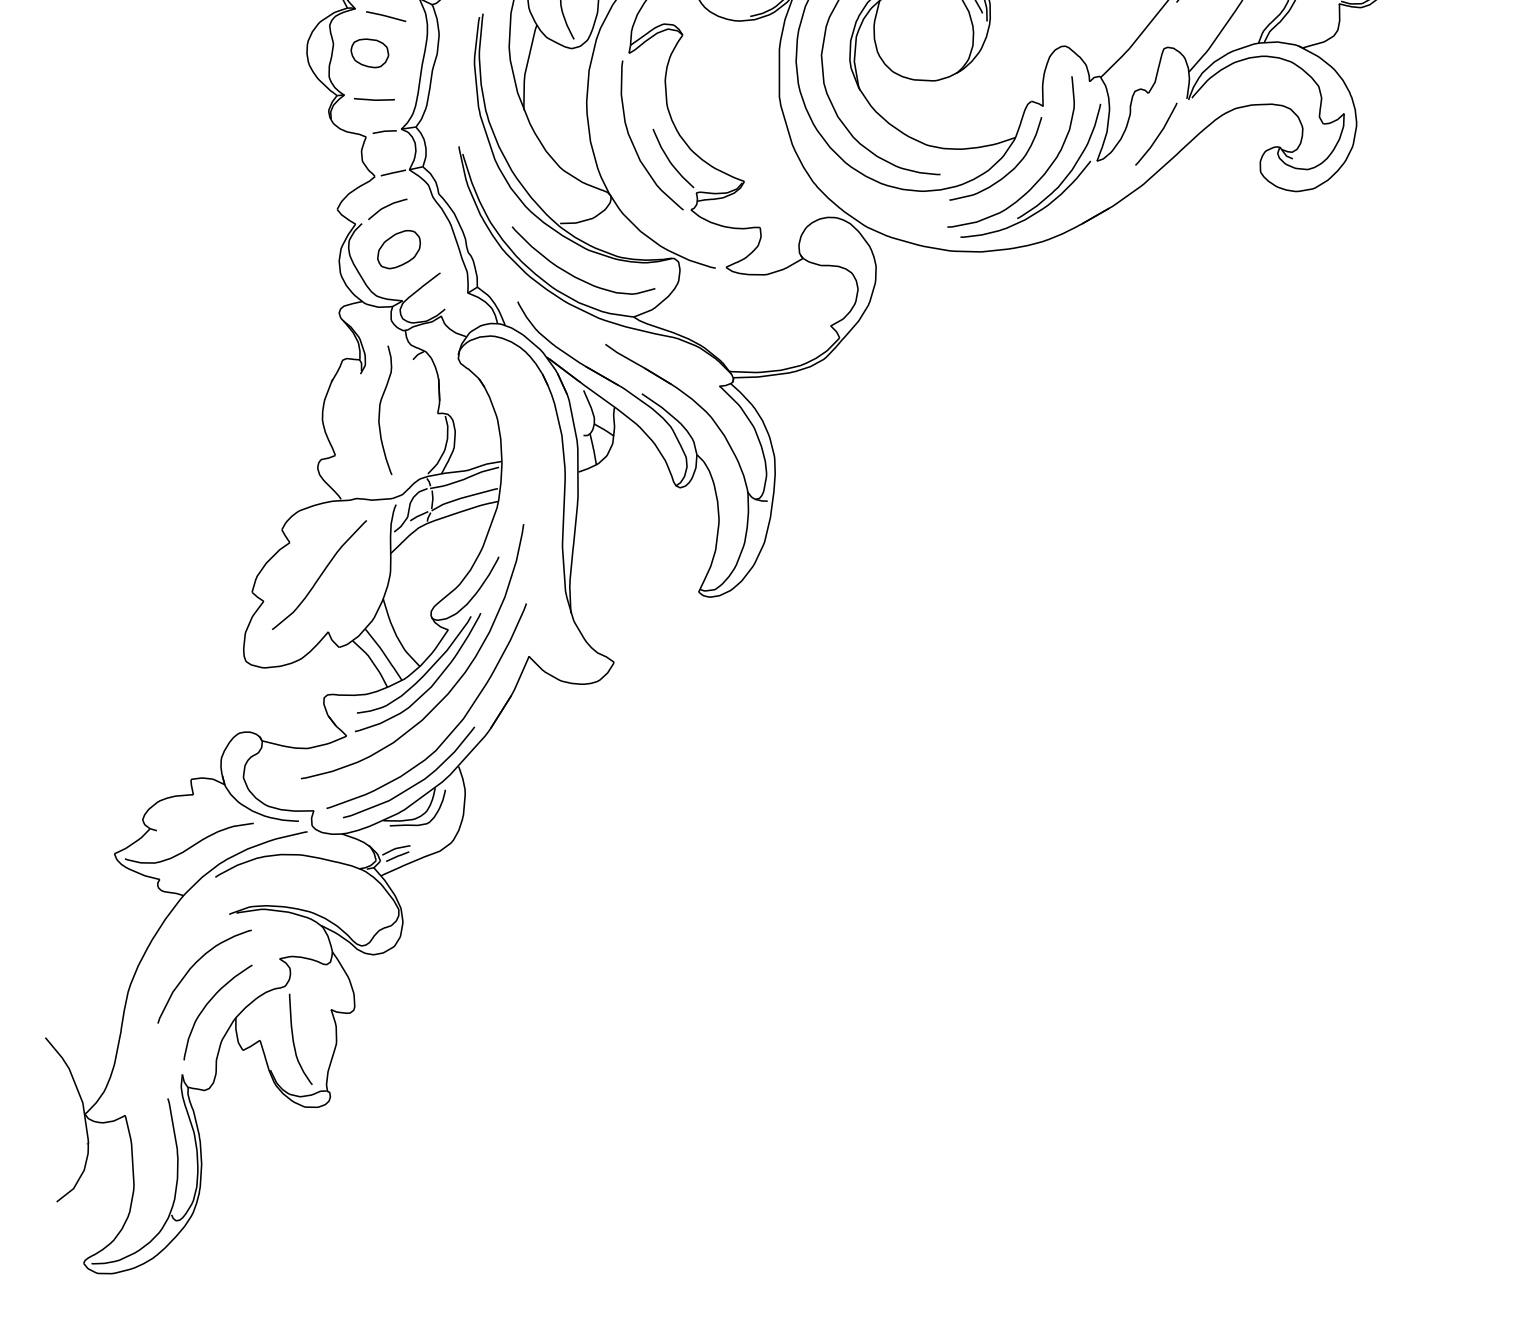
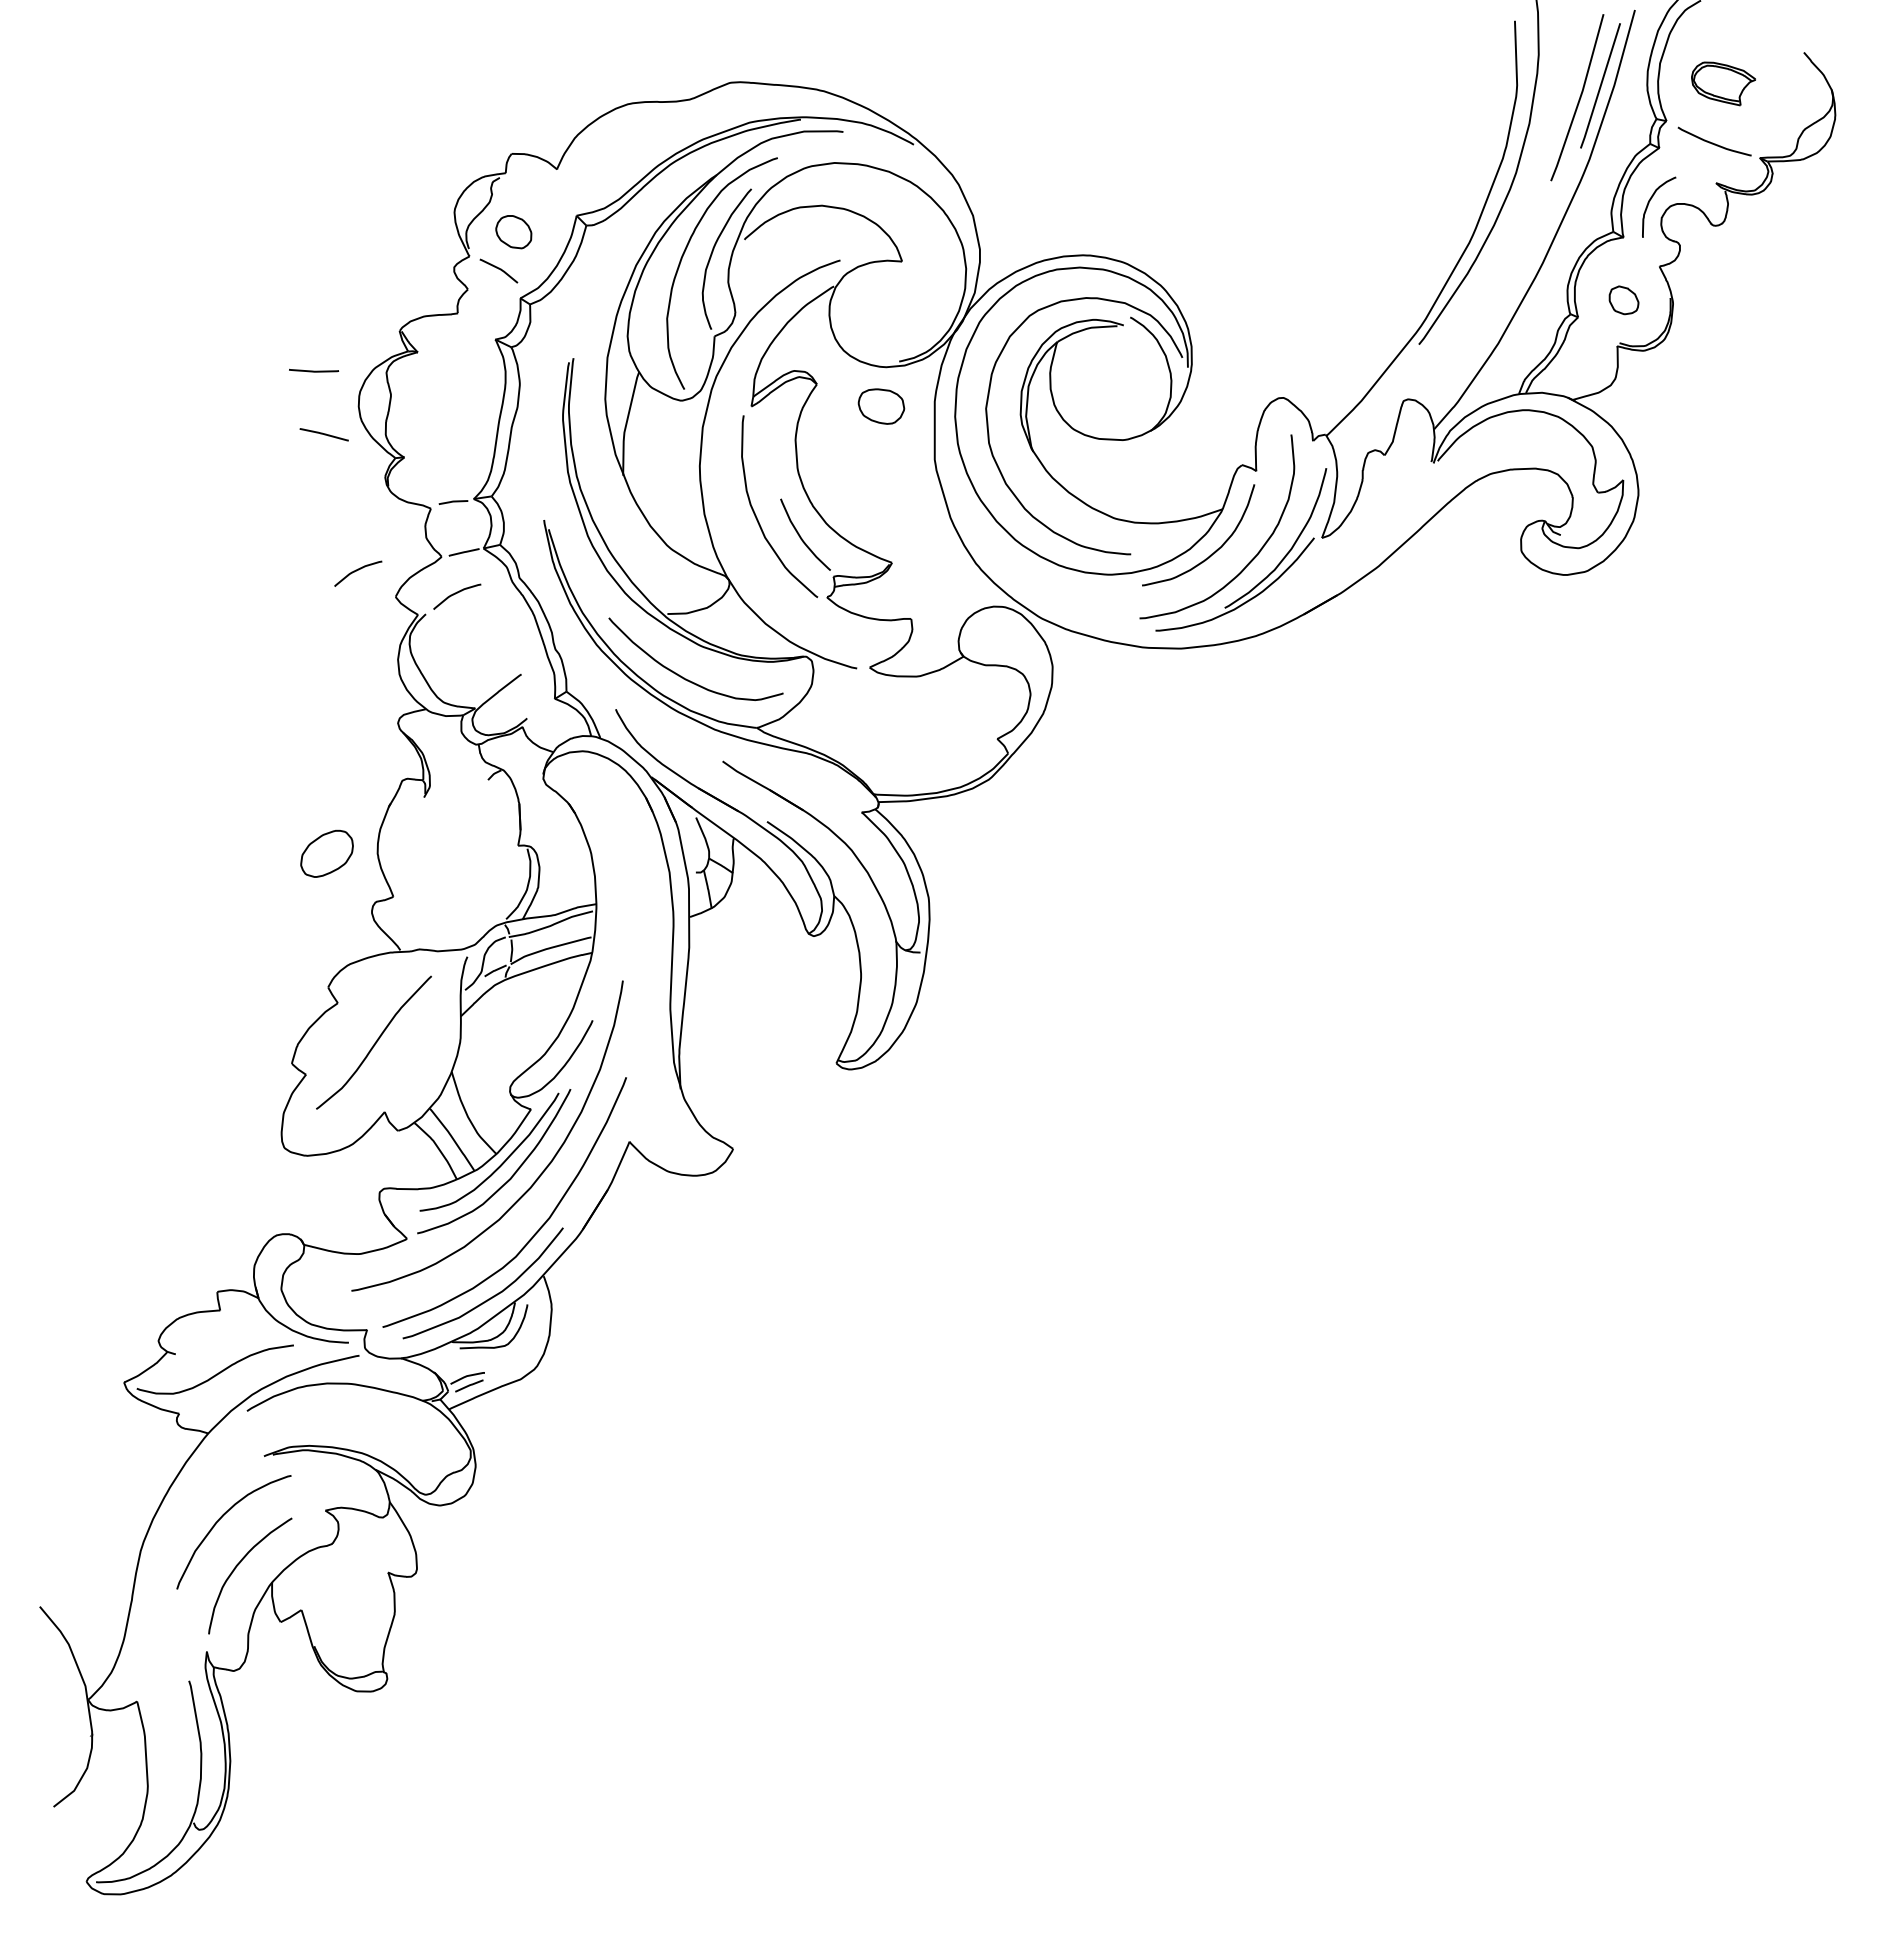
line: (385, 16) -> (323, 434), moved
part: (369, 53) -> (881, 406), moved
line: (374, 99) -> (314, 370), moved
curve: (1158, 134) -> (1396, 505), removed
curve: (305, 188) -> (356, 571), added
part: (398, 249) -> (326, 853), moved
curve: (380, 410) -> (448, 841), removed
curve: (294, 1041) -> (343, 1611), removed

